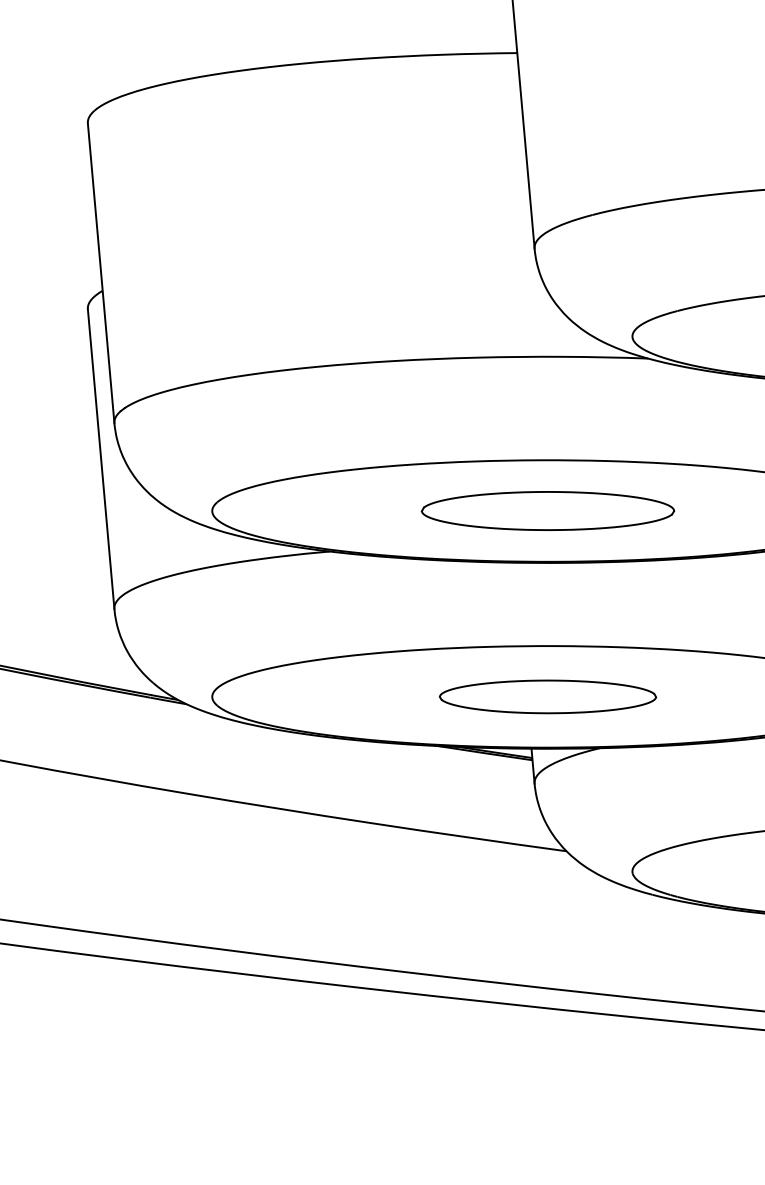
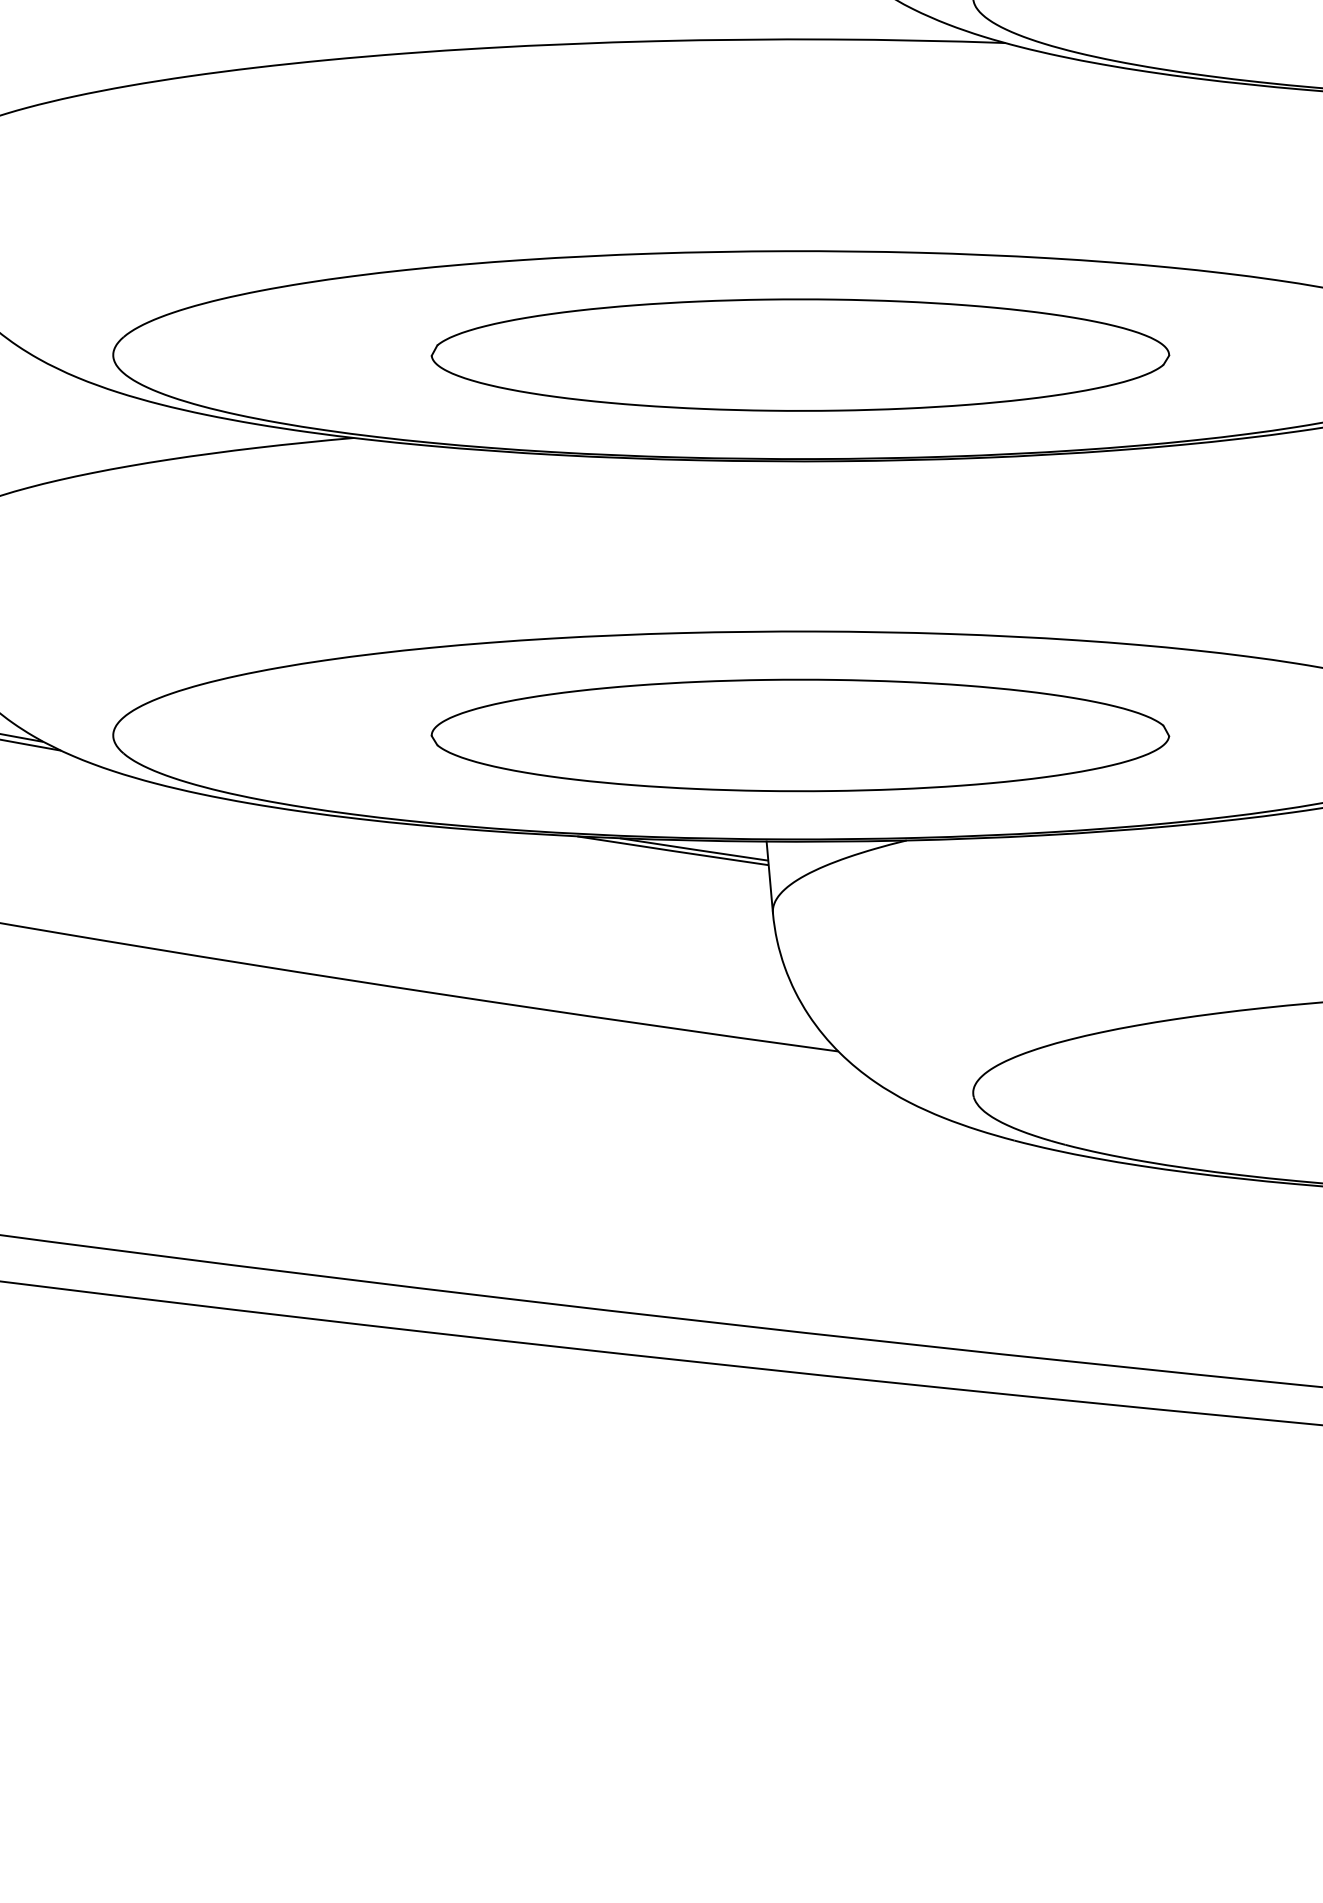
part: (547, 510) -> (799, 354), size x1.43
part: (547, 696) -> (799, 734), size x1.67

